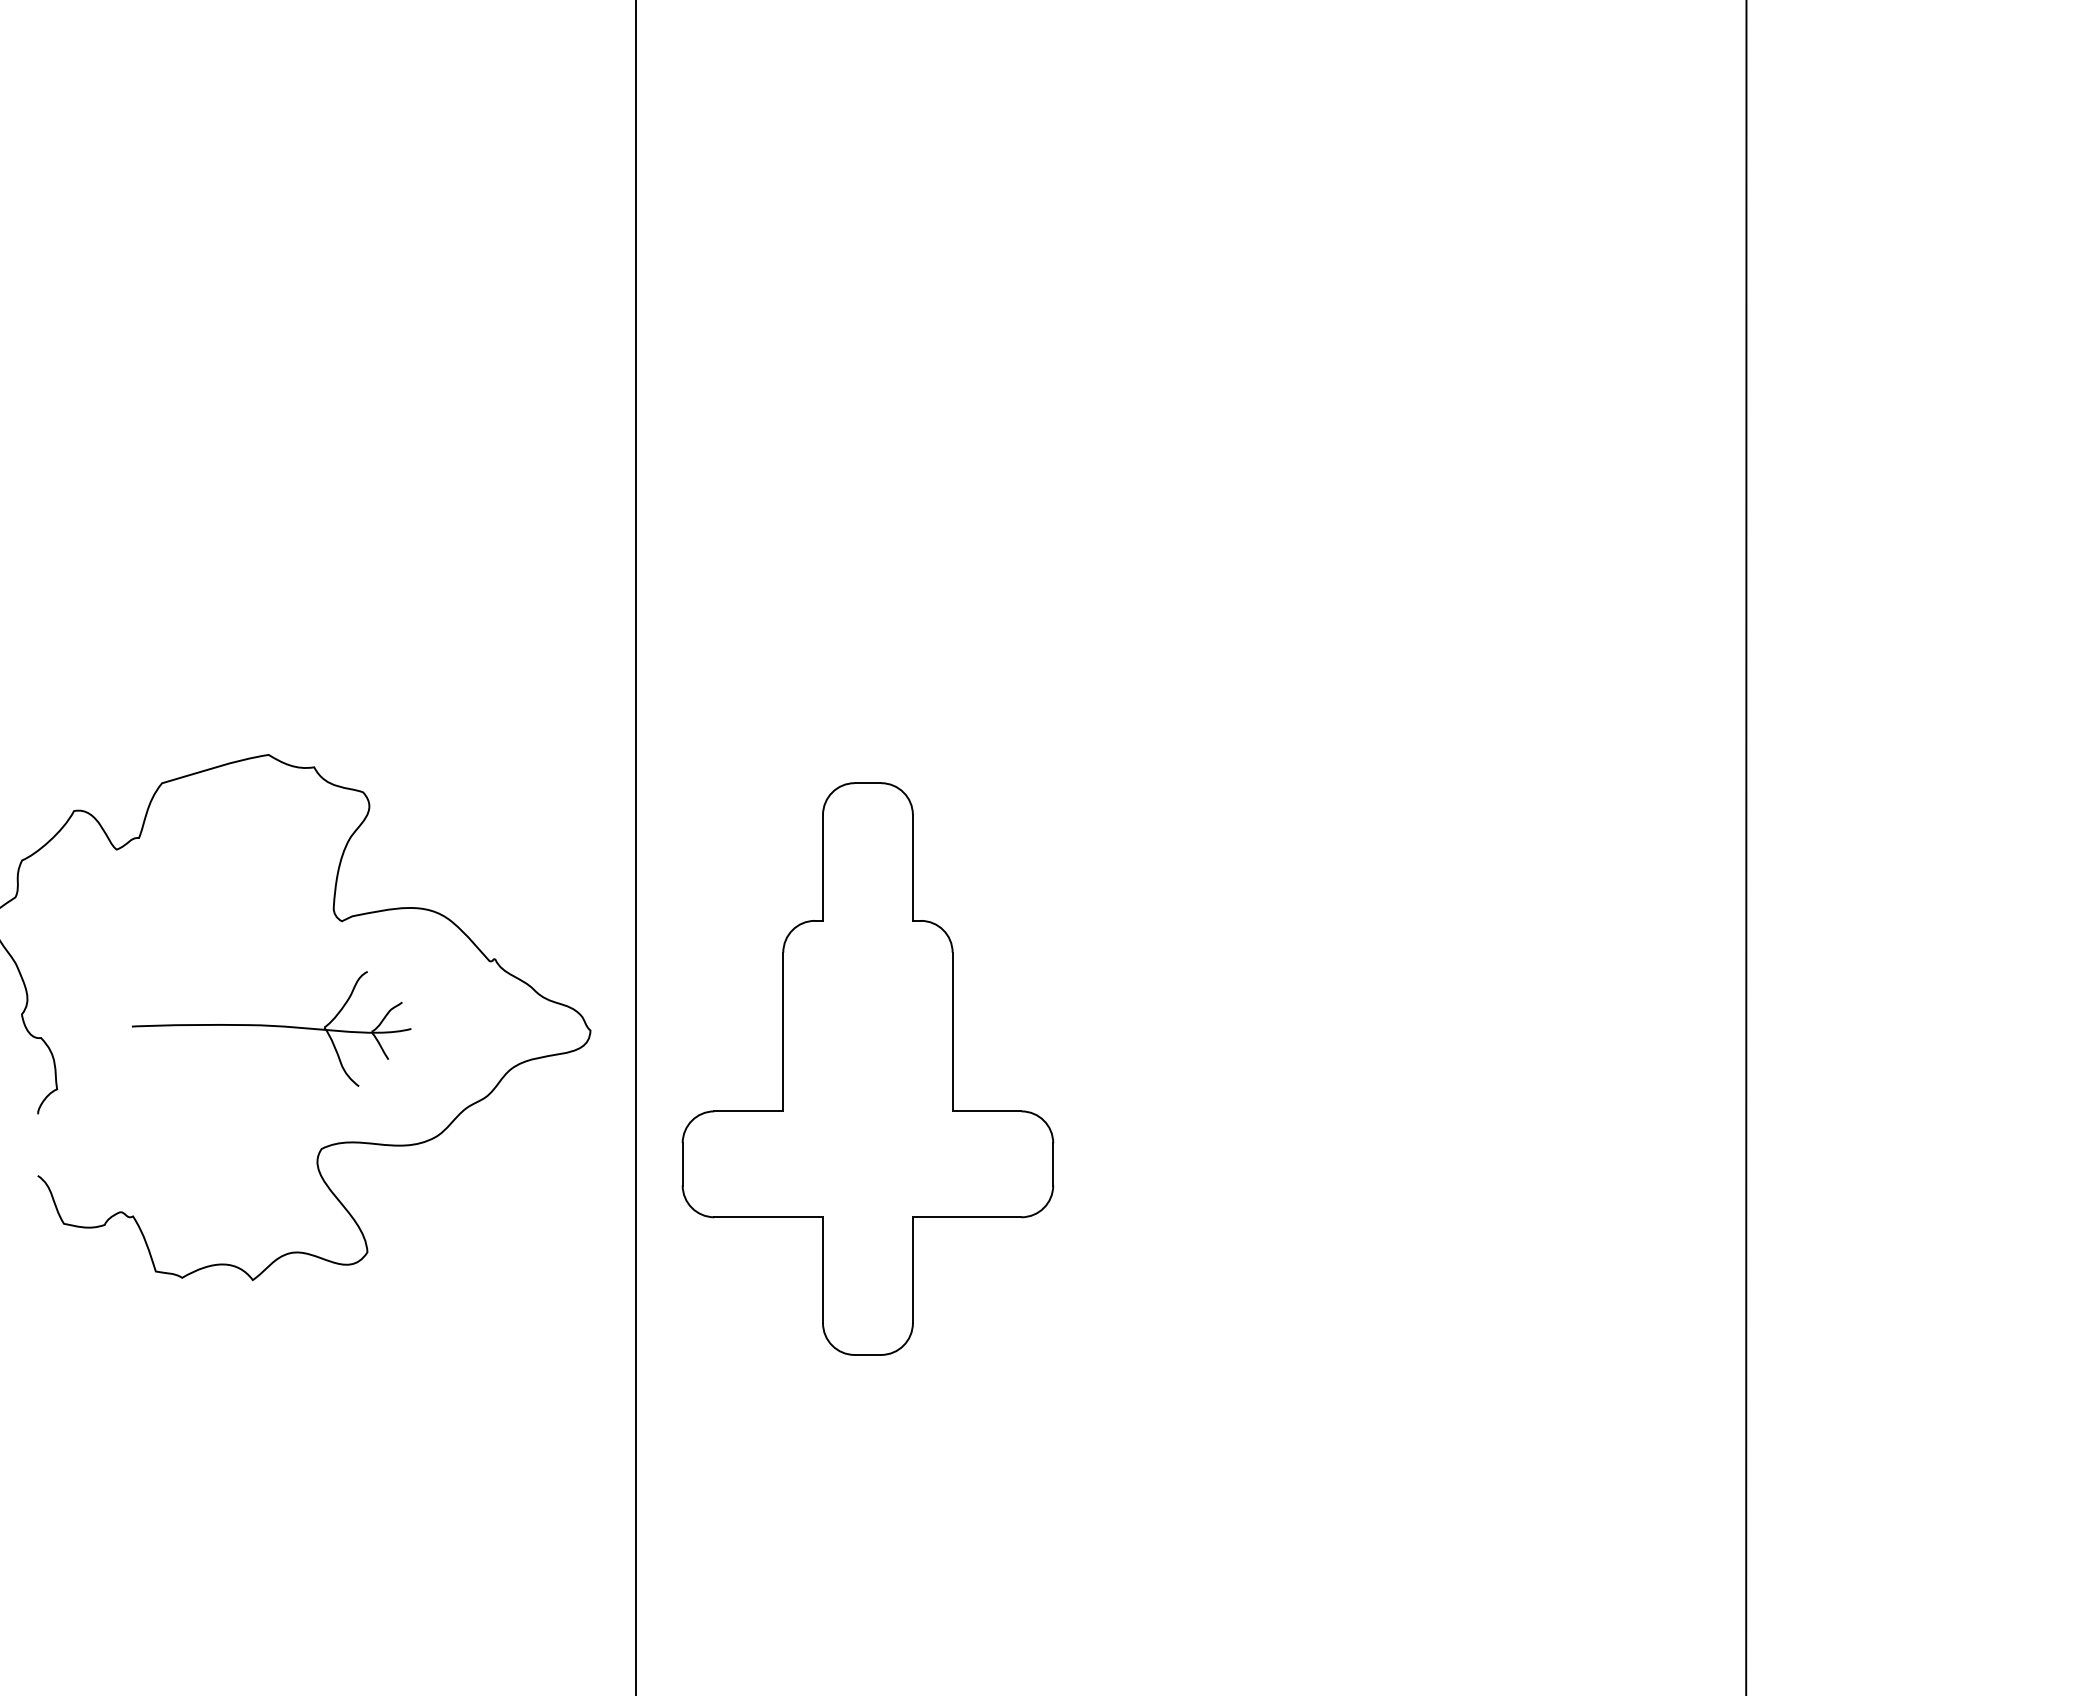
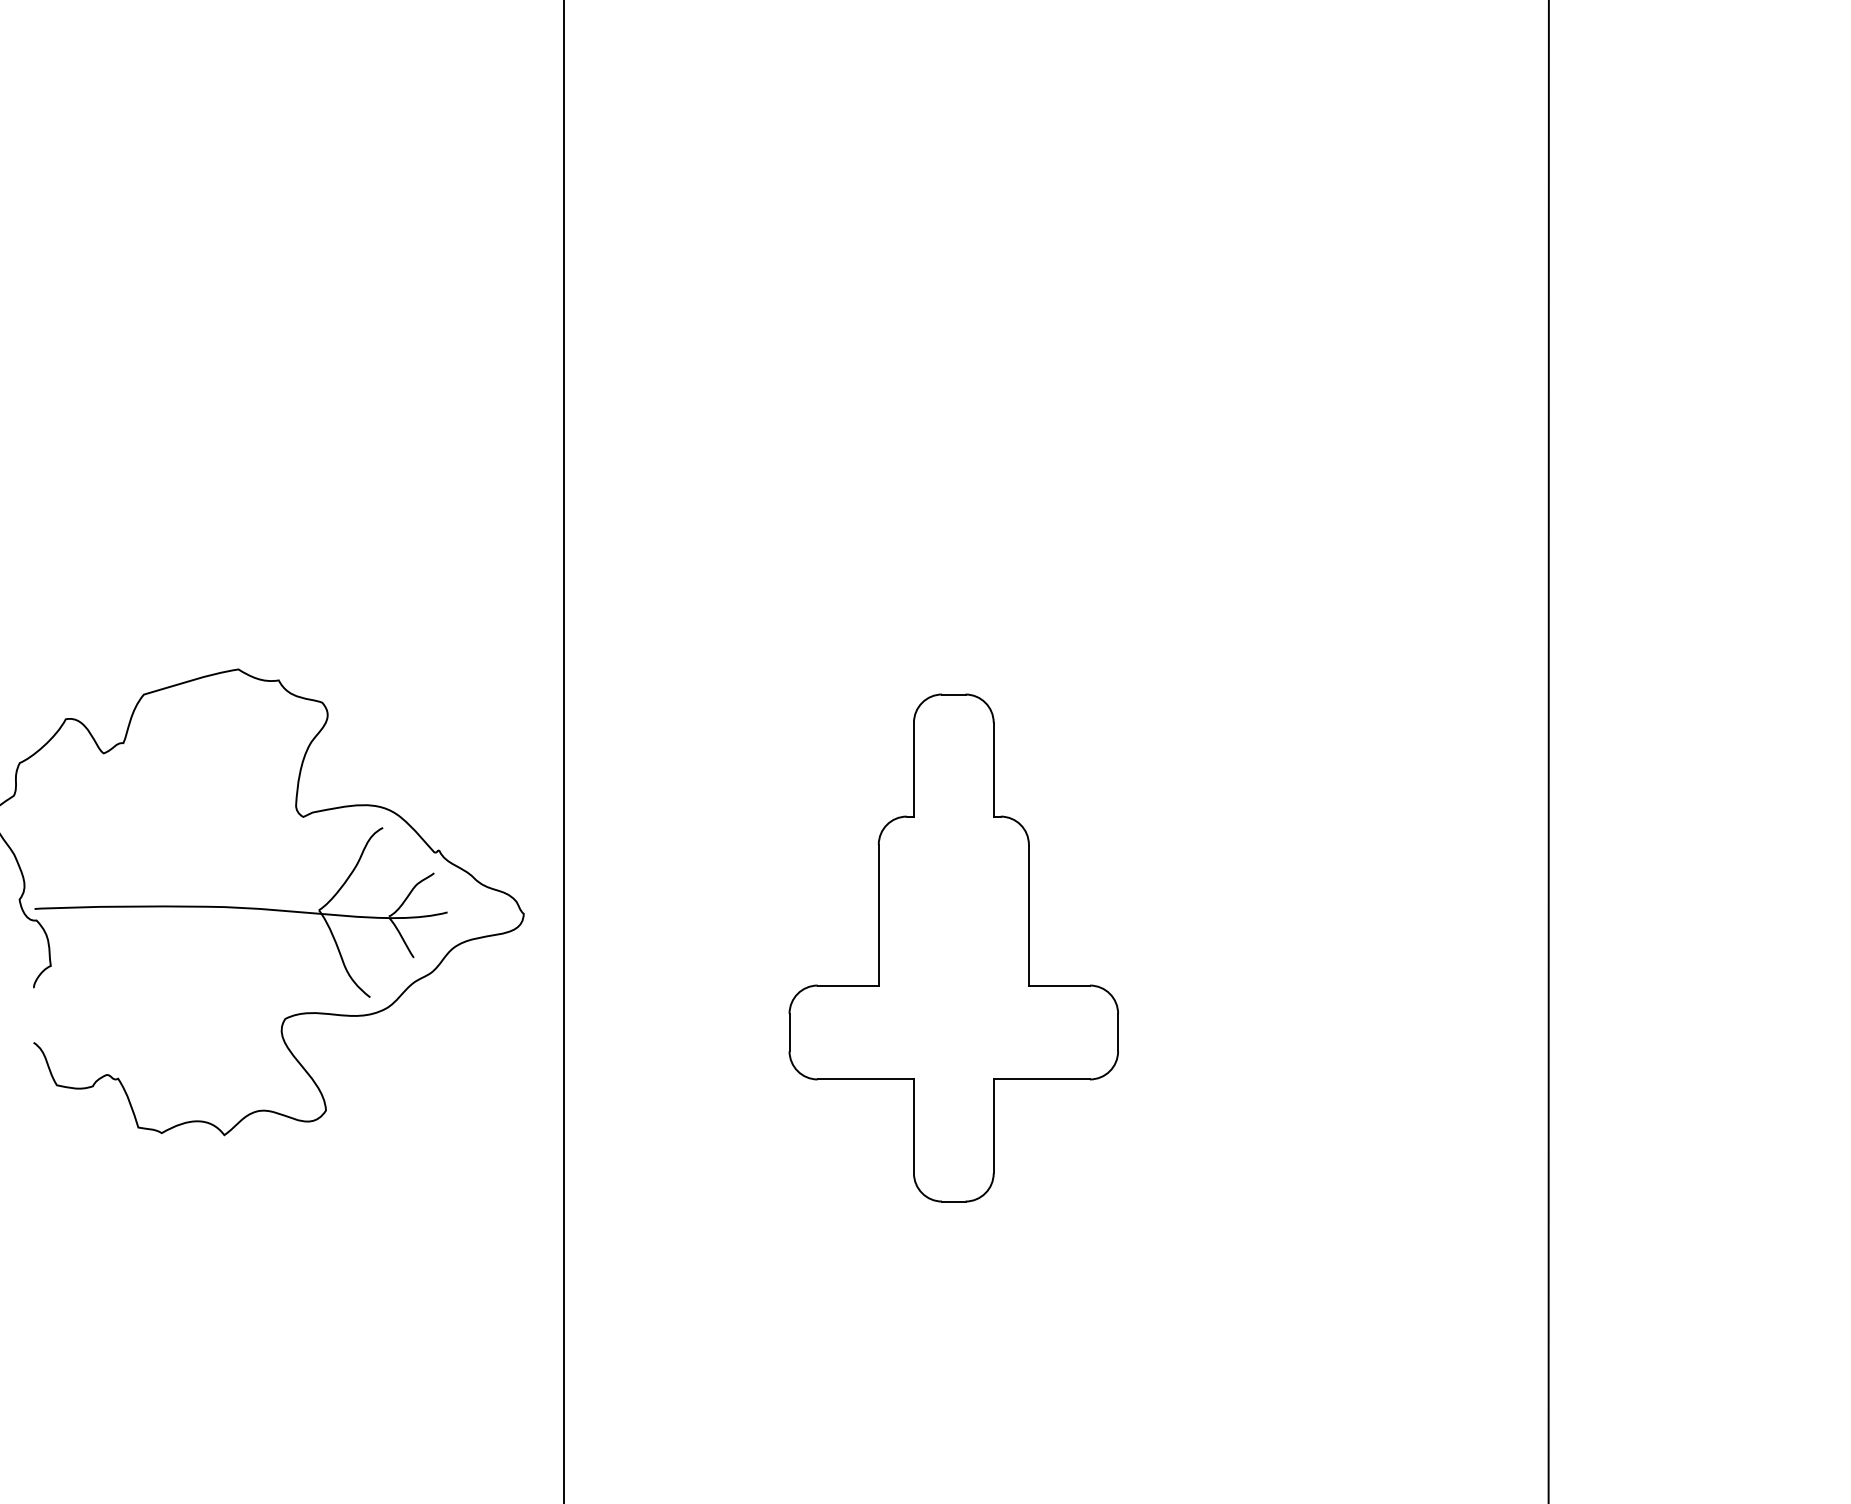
part: (271, 1028) -> (240, 912), size x1.67
part: (867, 1068) -> (953, 947), moved

